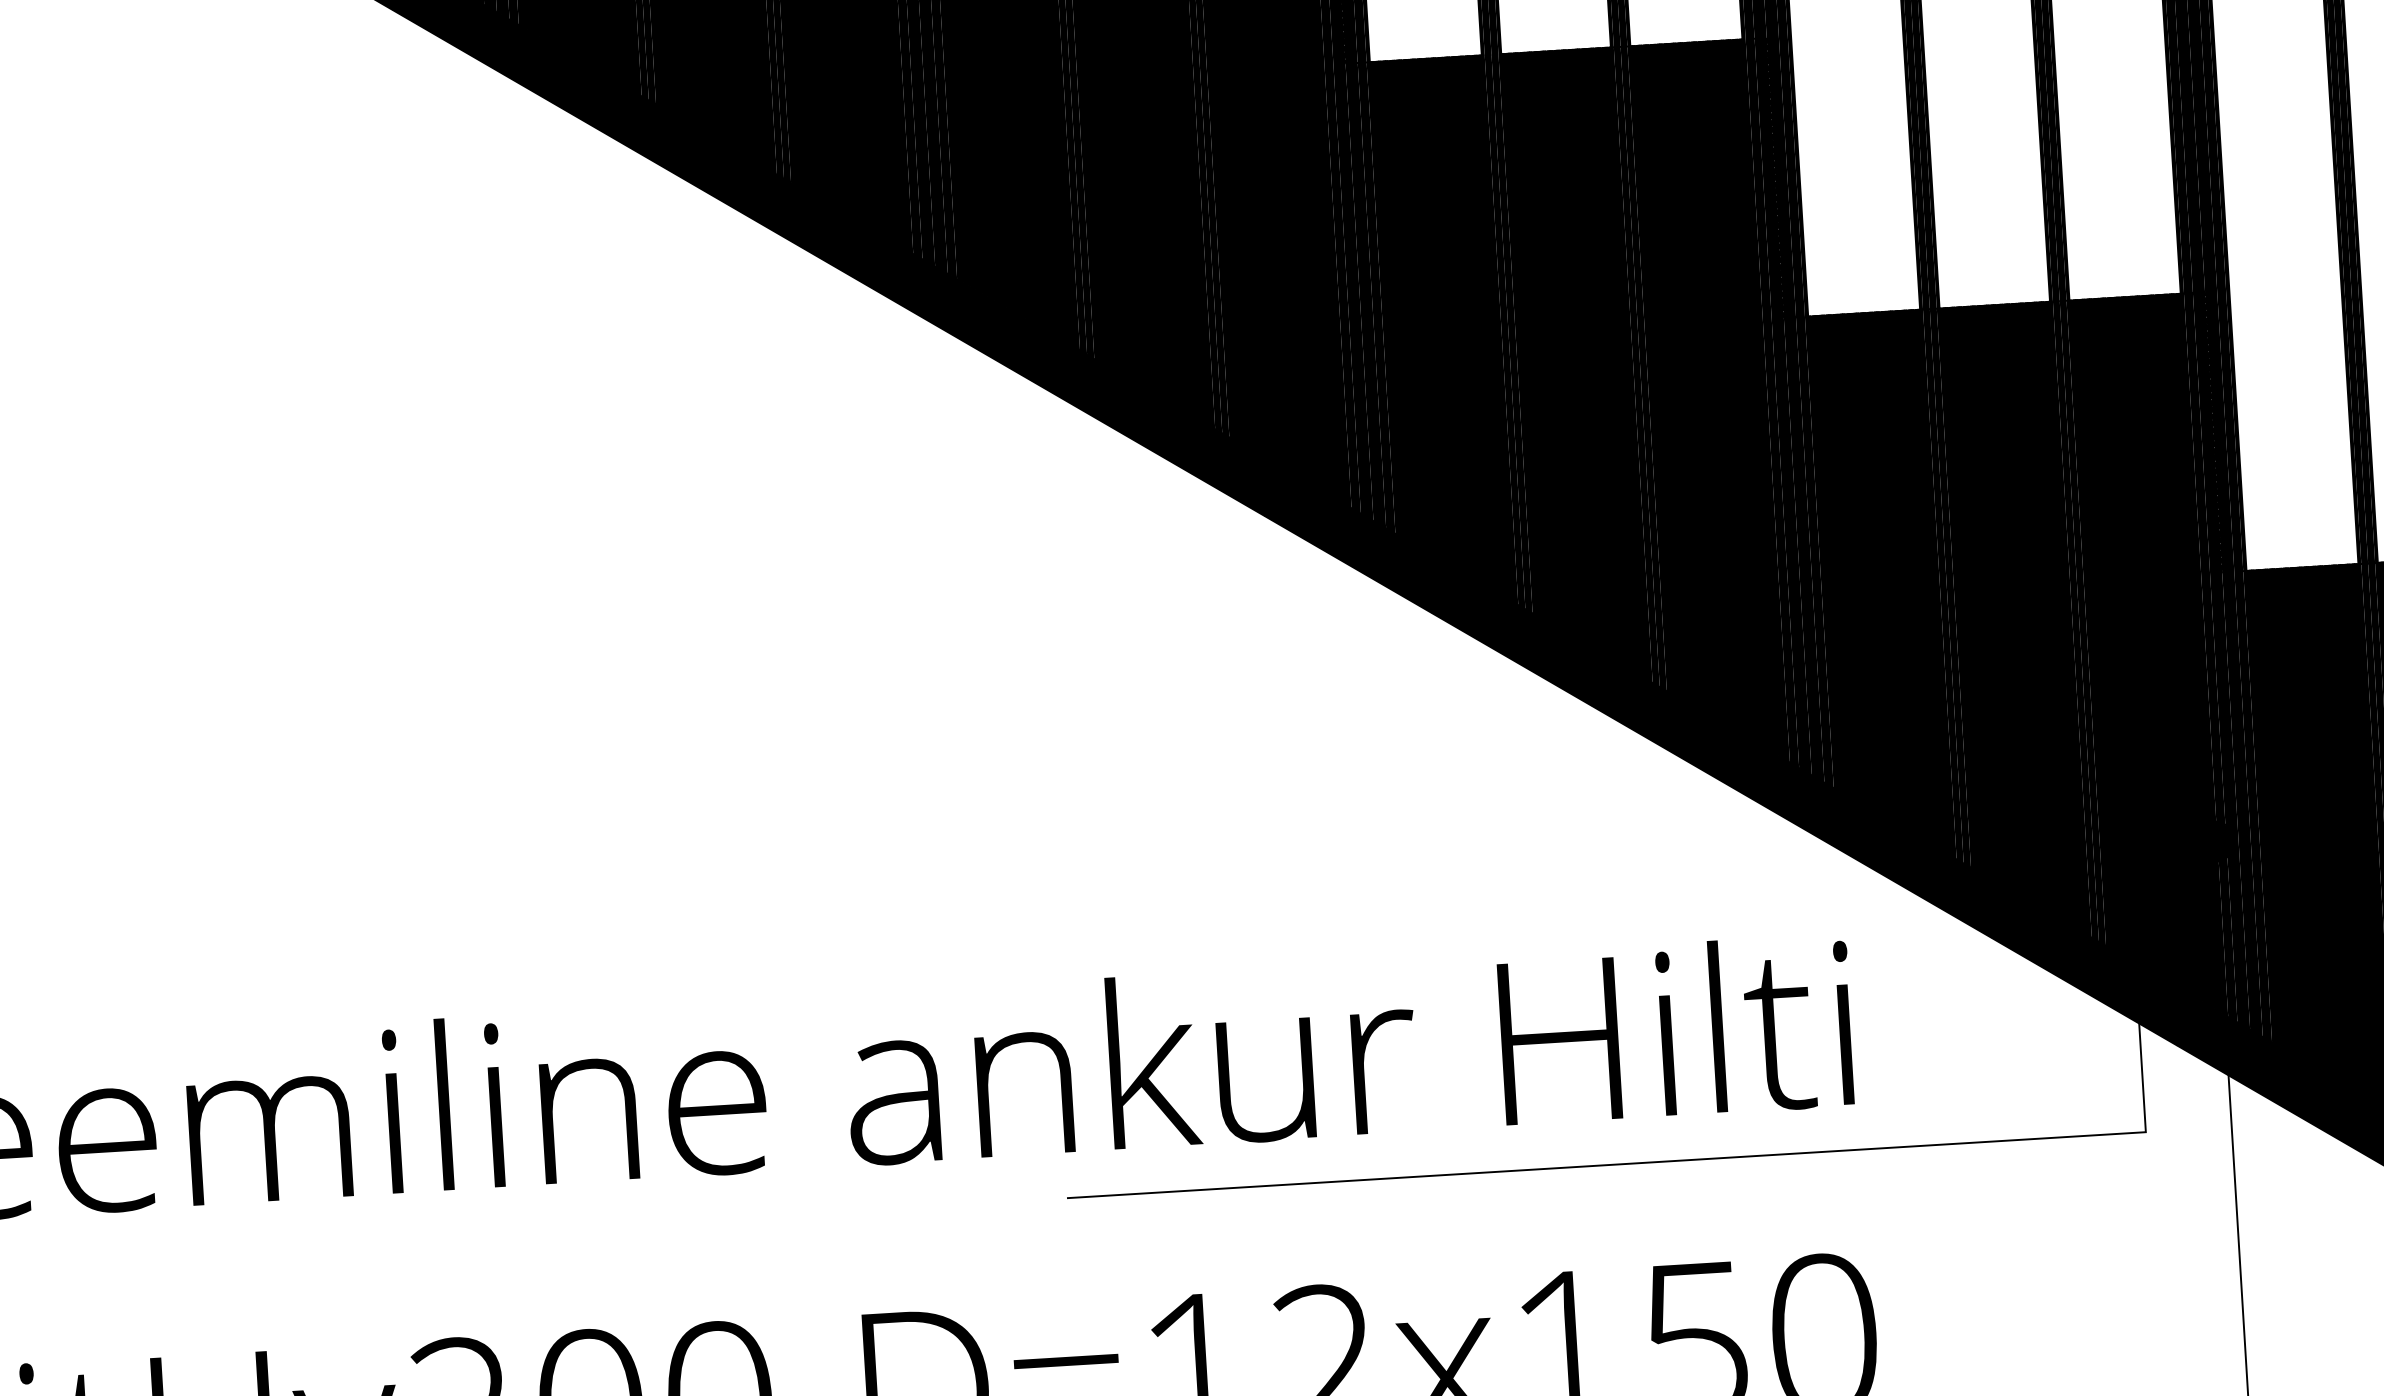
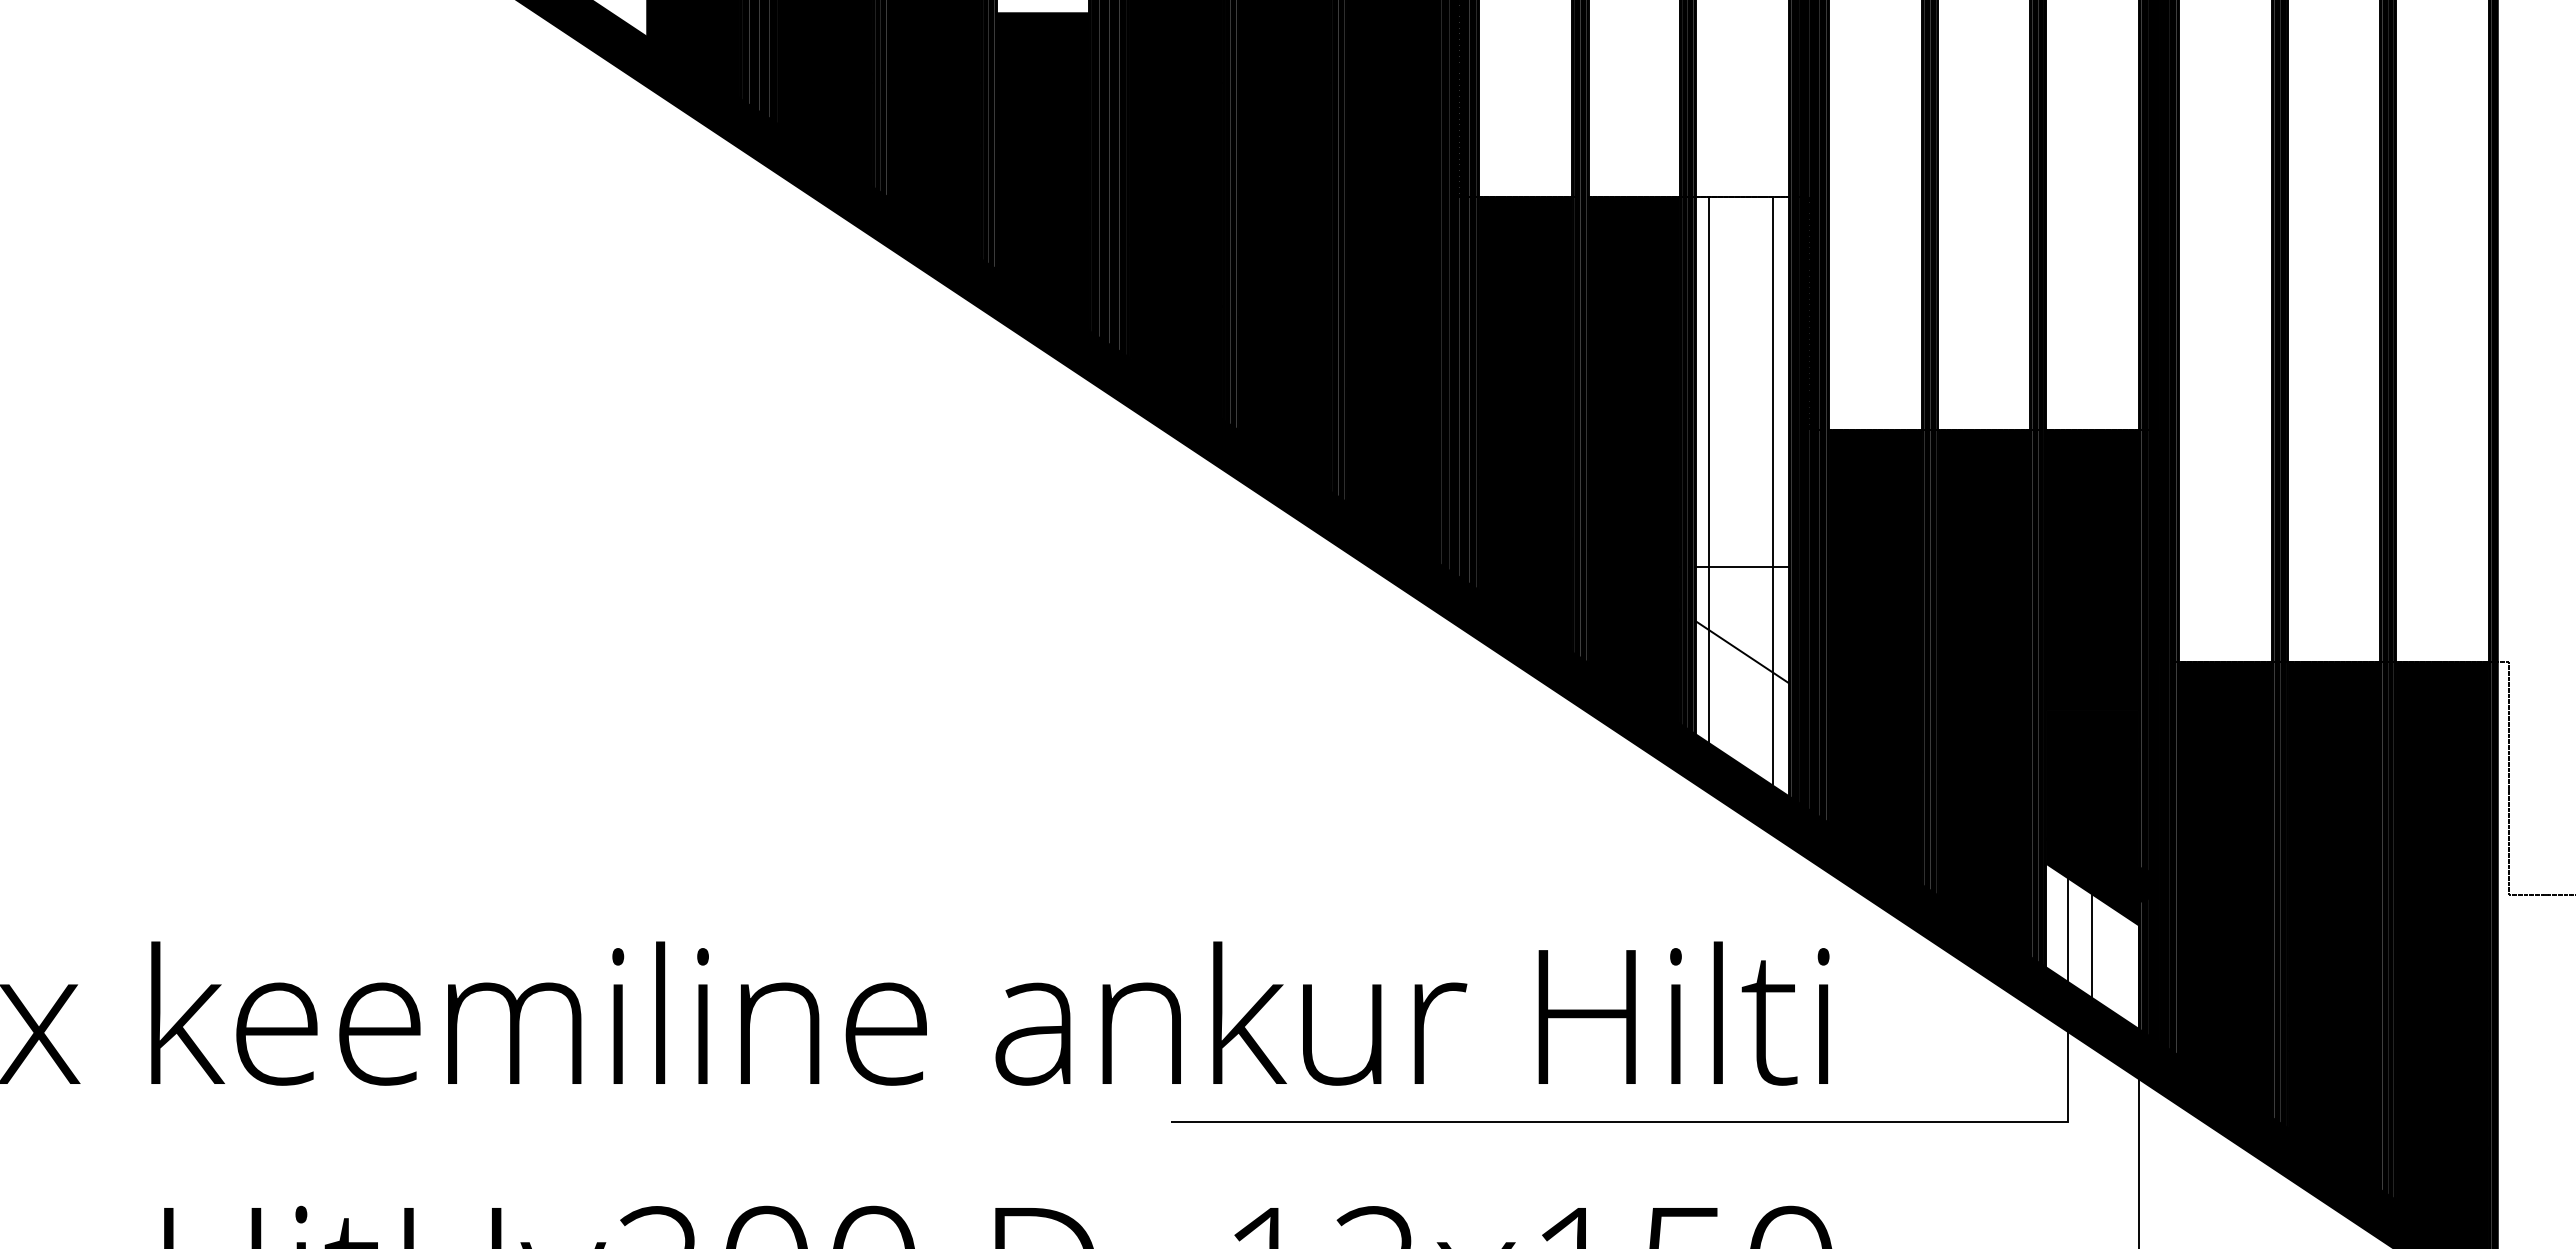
fill: (1707, 403) -> (1741, 496), removed
fill: (2162, 917) -> (2092, 945), removed

